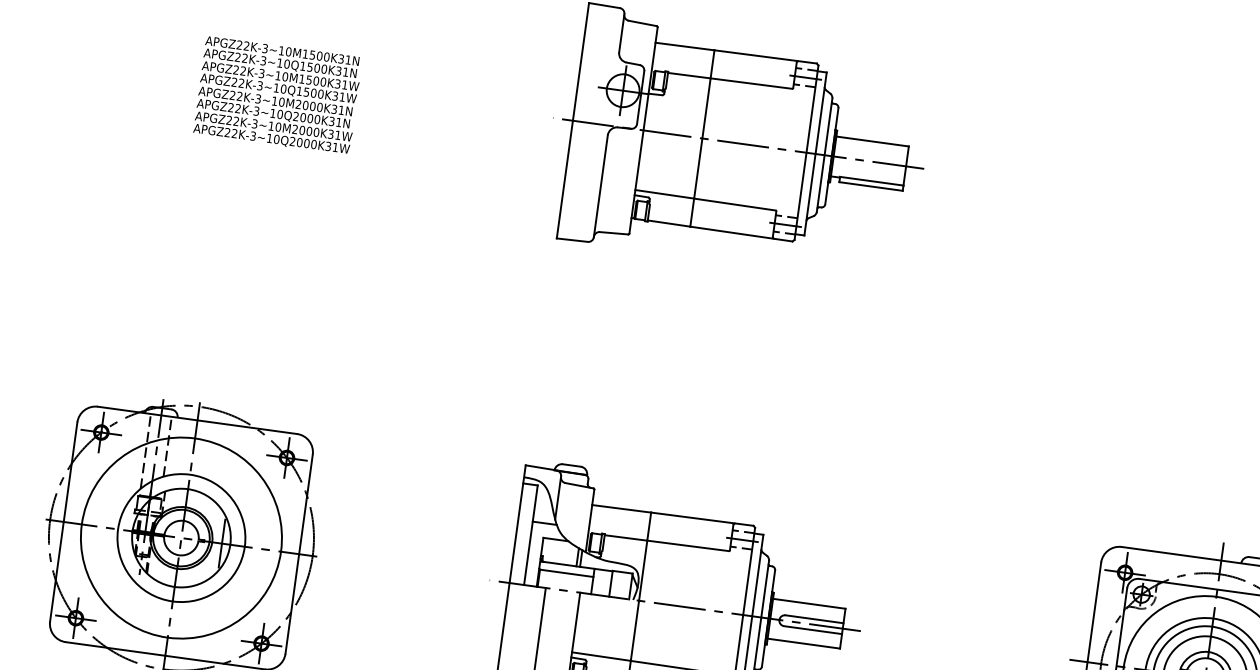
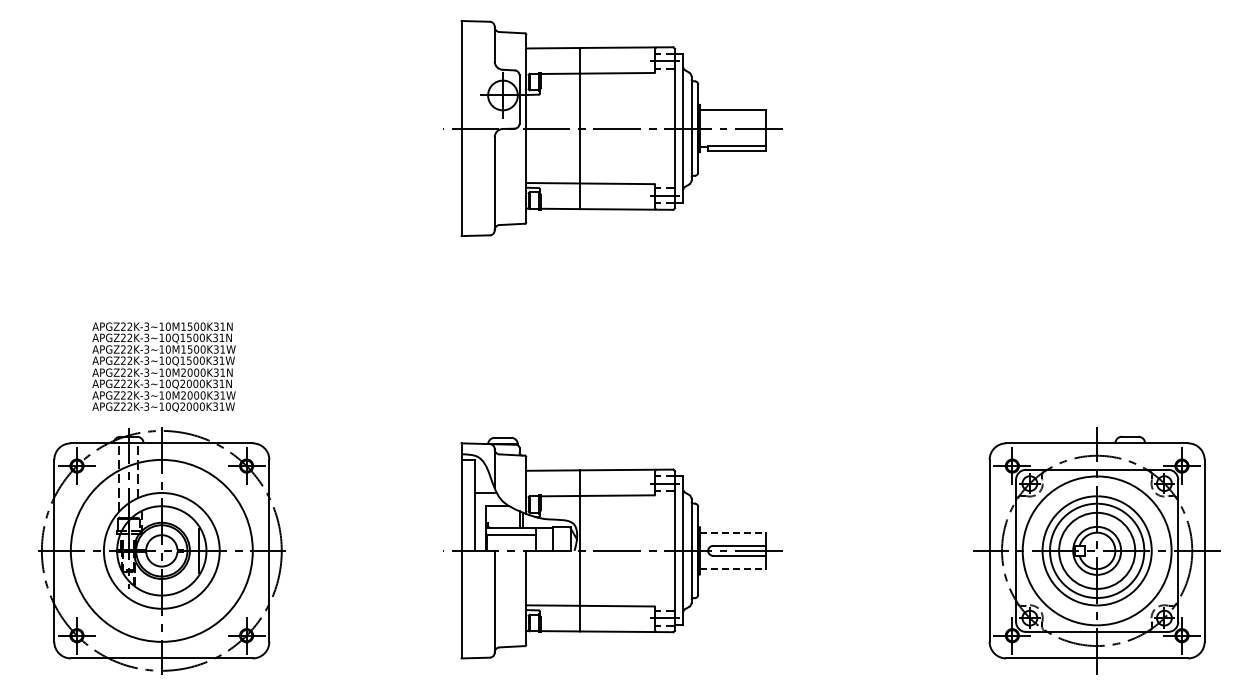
text: (277, 95) -> (163, 367), moved
line: (809, 603) -> (733, 532), solid -> dashed
line: (804, 644) -> (733, 569), solid -> dashed

